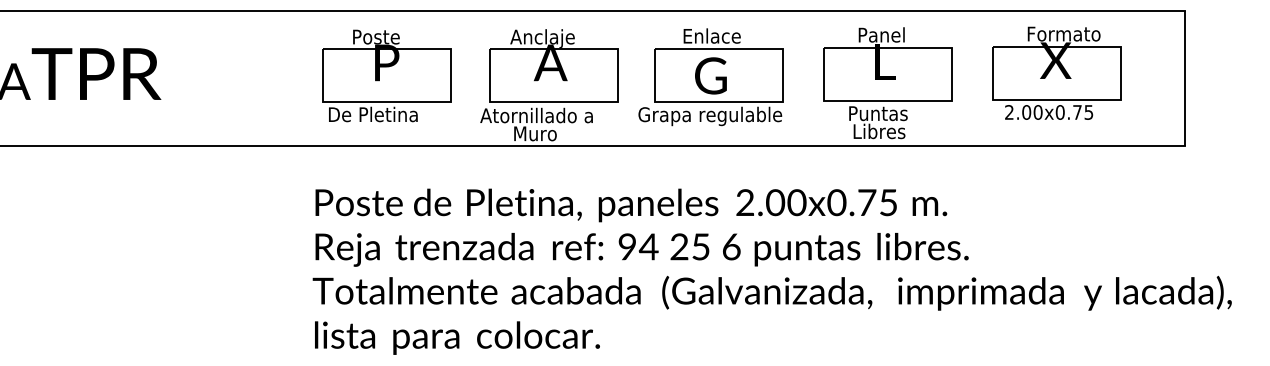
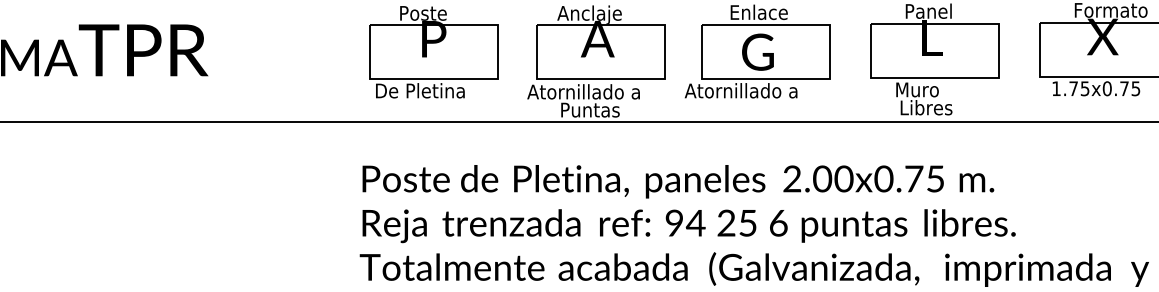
text: (1023, 112) -> (1070, 88), 2.00x0.75 -> 1.75x0.75
text: (879, 113) -> (926, 89), Puntas -> Muro
text: (709, 116) -> (756, 92), Grapa regulable -> Atornillado a
text: (544, 133) -> (591, 109), Muro -> Puntas

